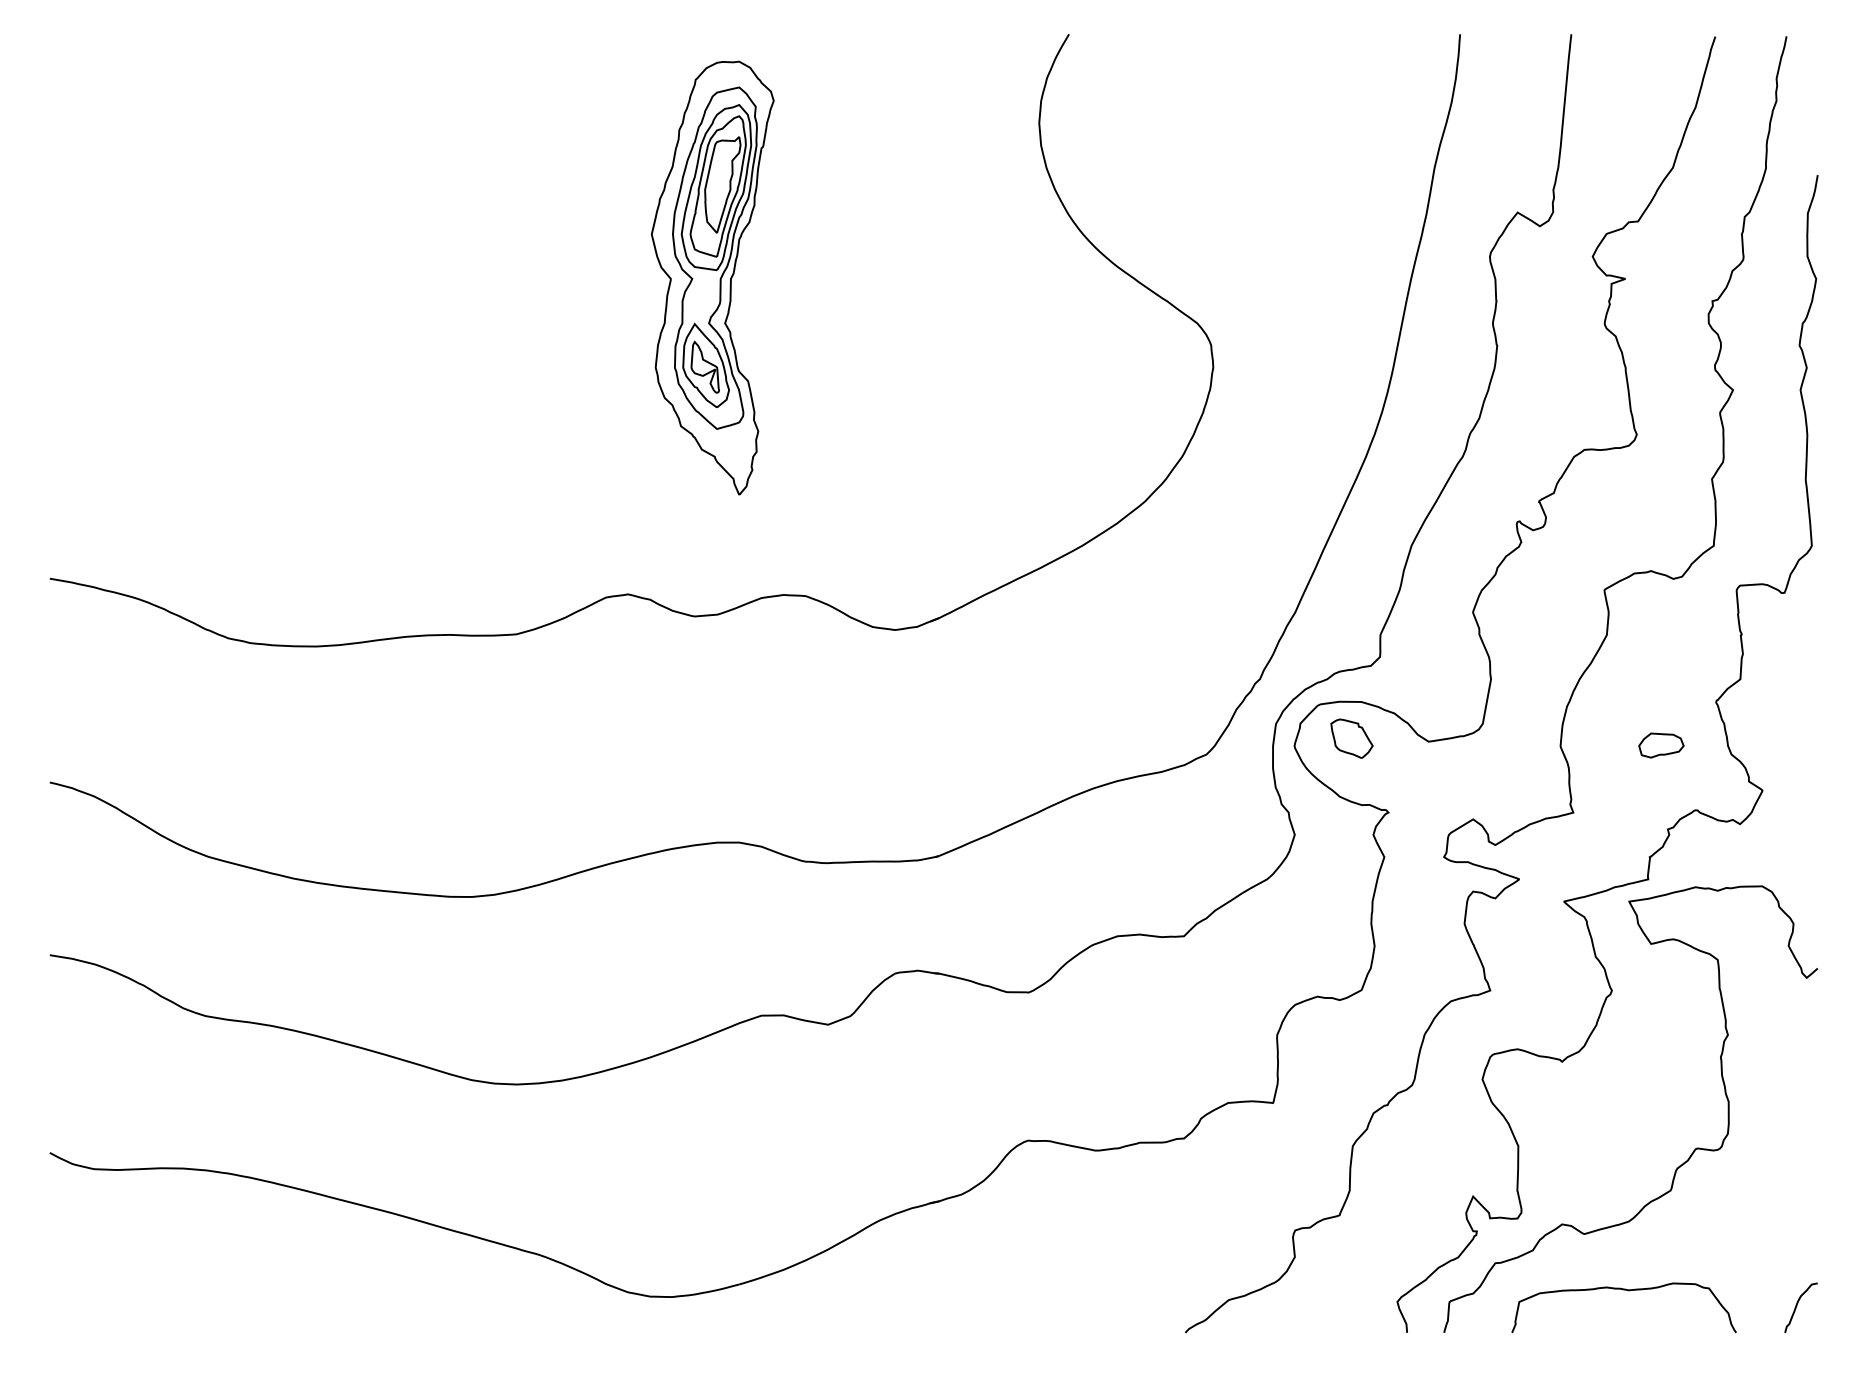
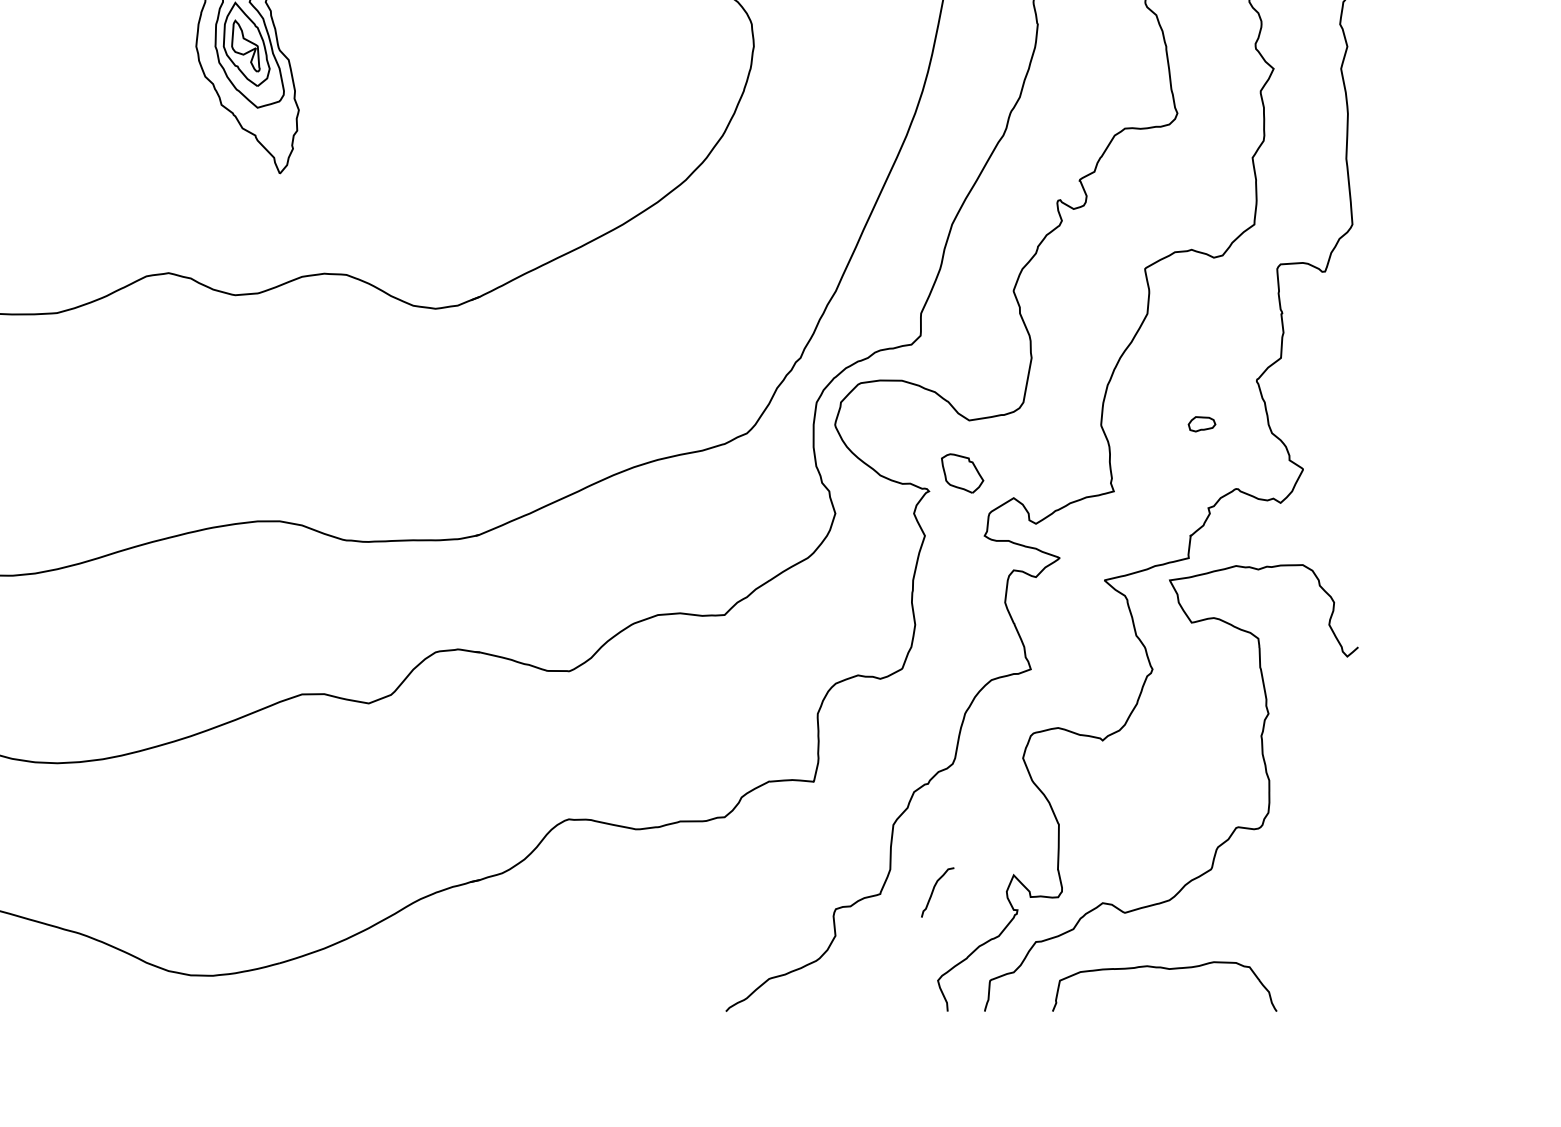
part: (1351, 738) -> (962, 473), moved
part: (1661, 745) -> (1202, 424), size x0.6
curve: (1797, 1306) -> (934, 891), moved

